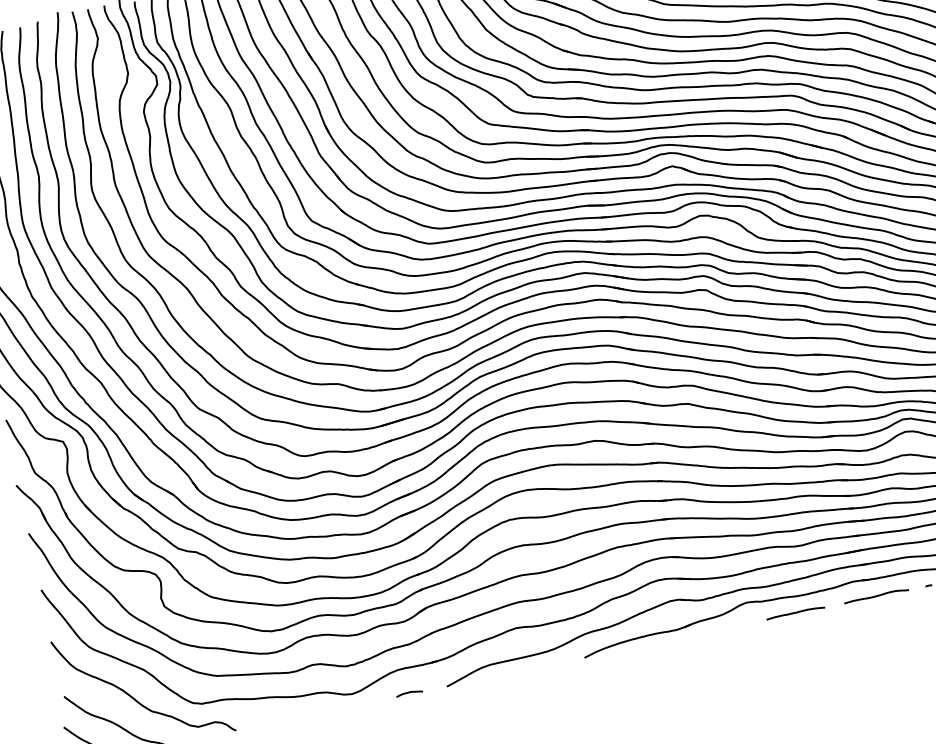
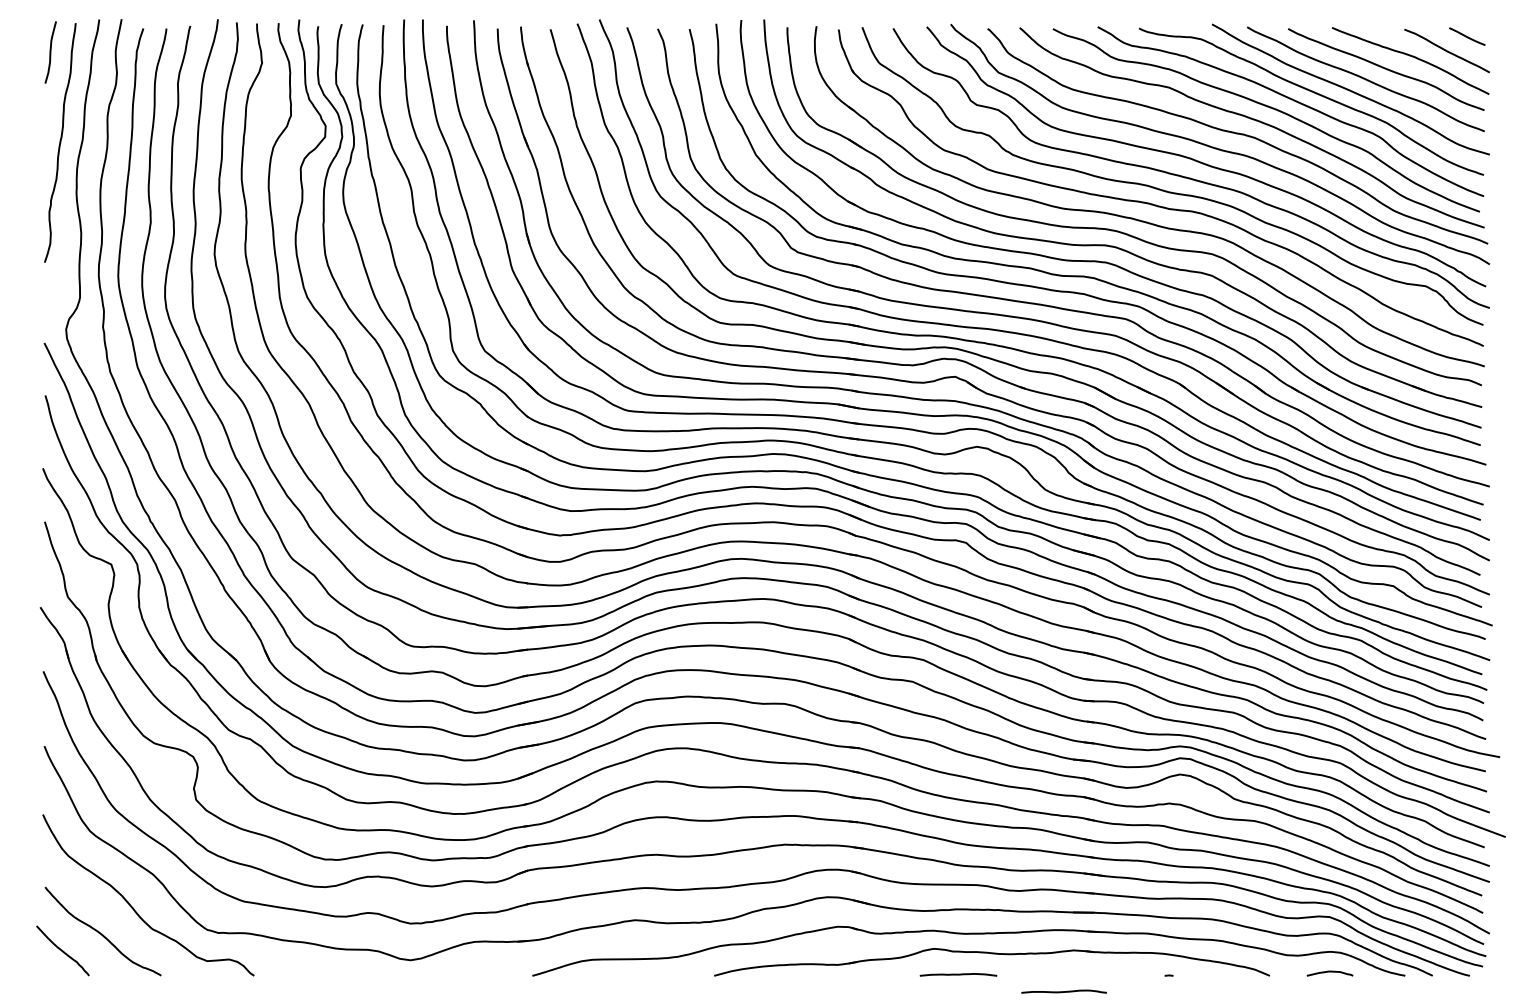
curve: (875, 595) -> (1063, 991), moved
line: (795, 612) -> (958, 974), moved
curve: (408, 693) -> (482, 974), removed

